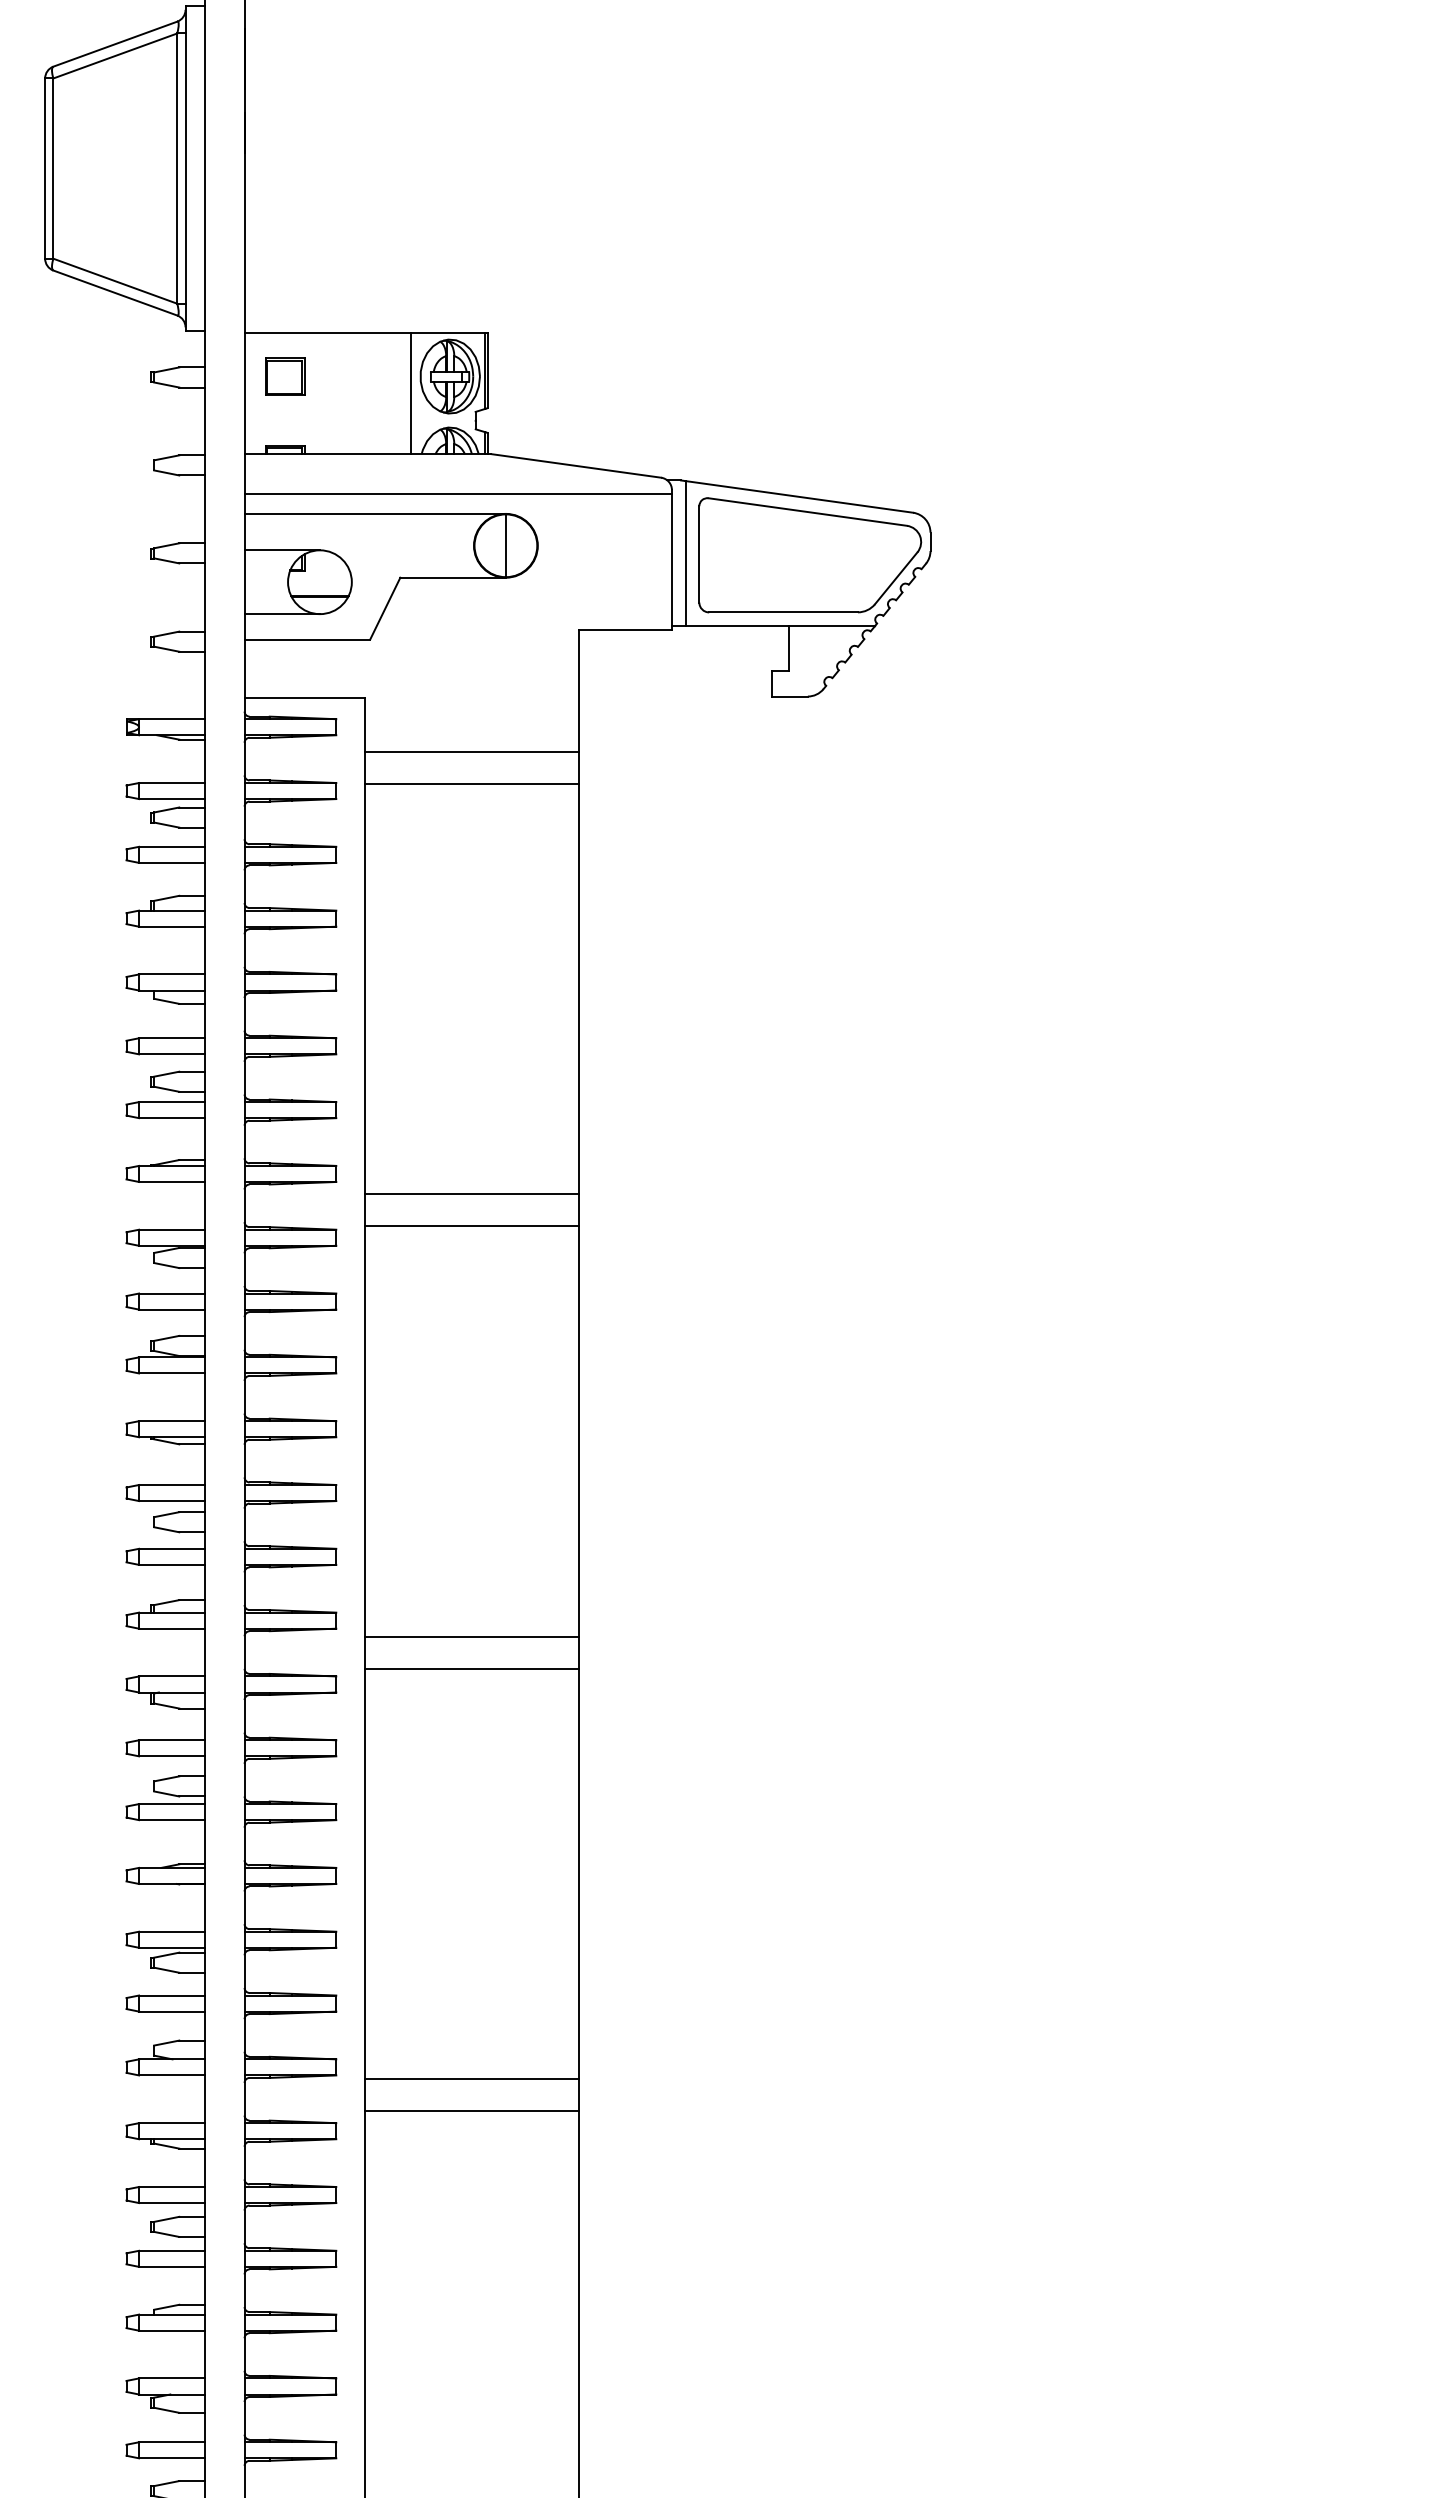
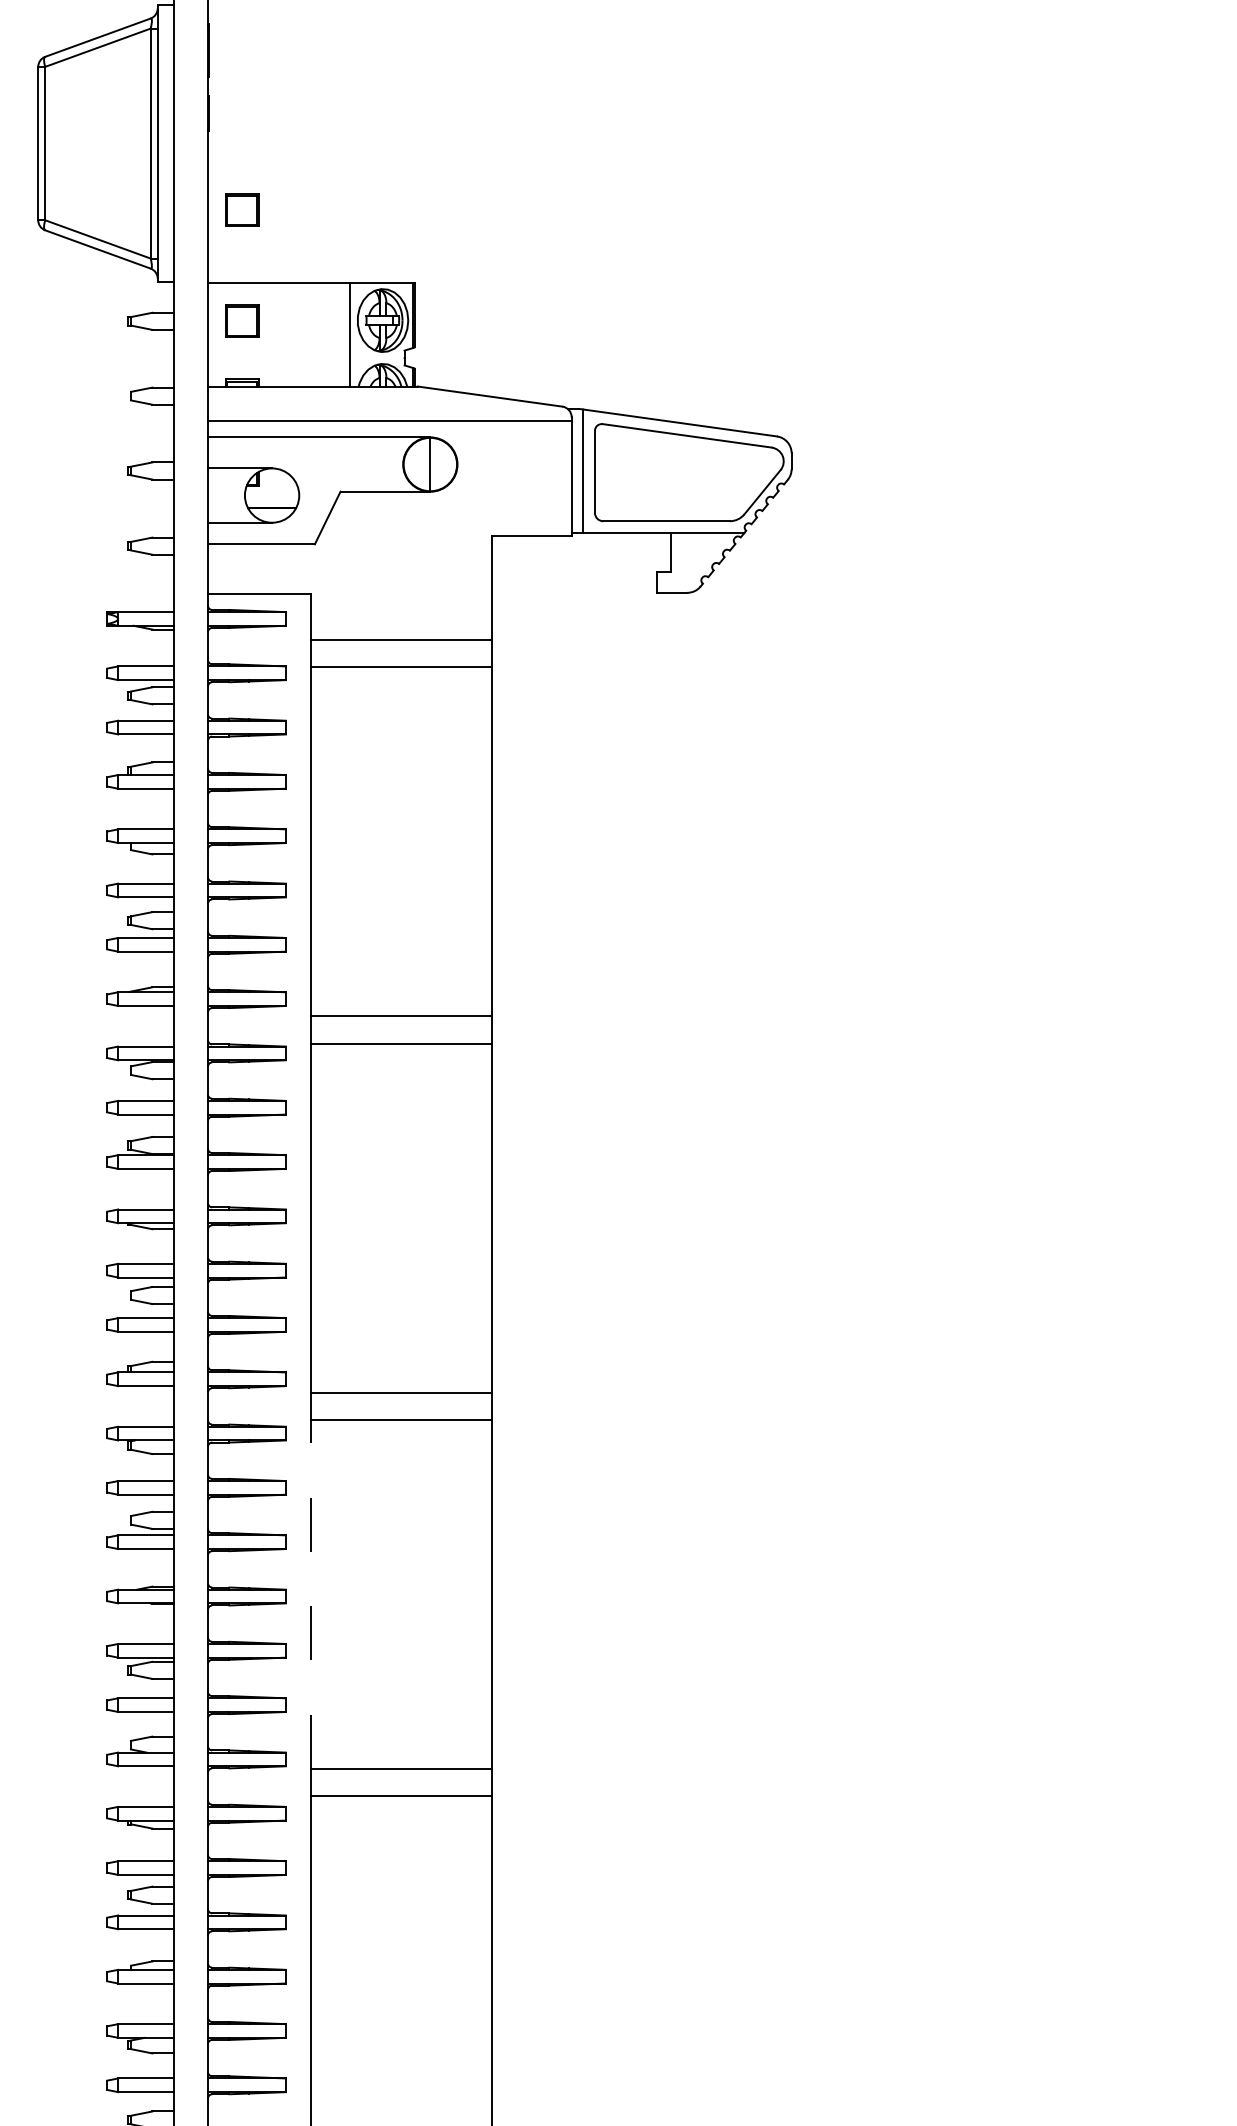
part: (285, 246) -> (242, 209), added
line: (365, 1873) -> (310, 1594), solid -> dashed

